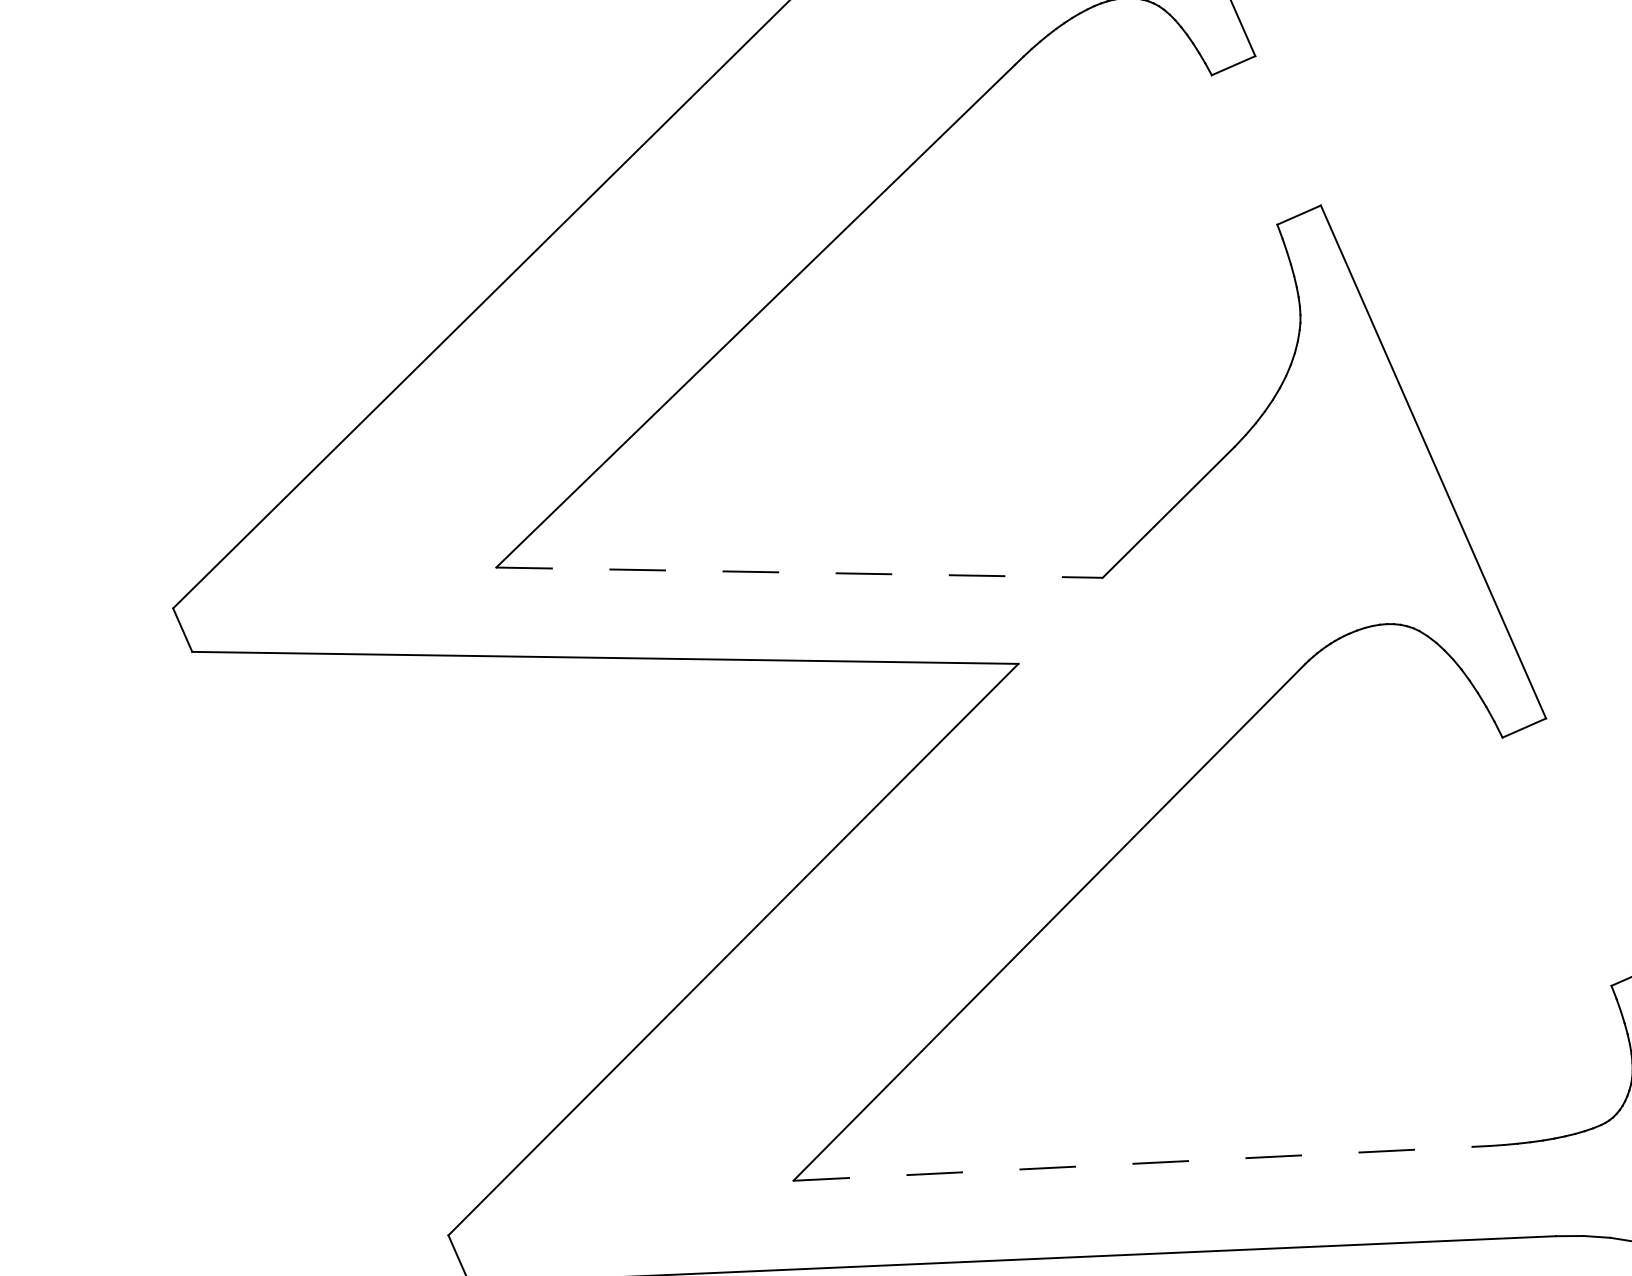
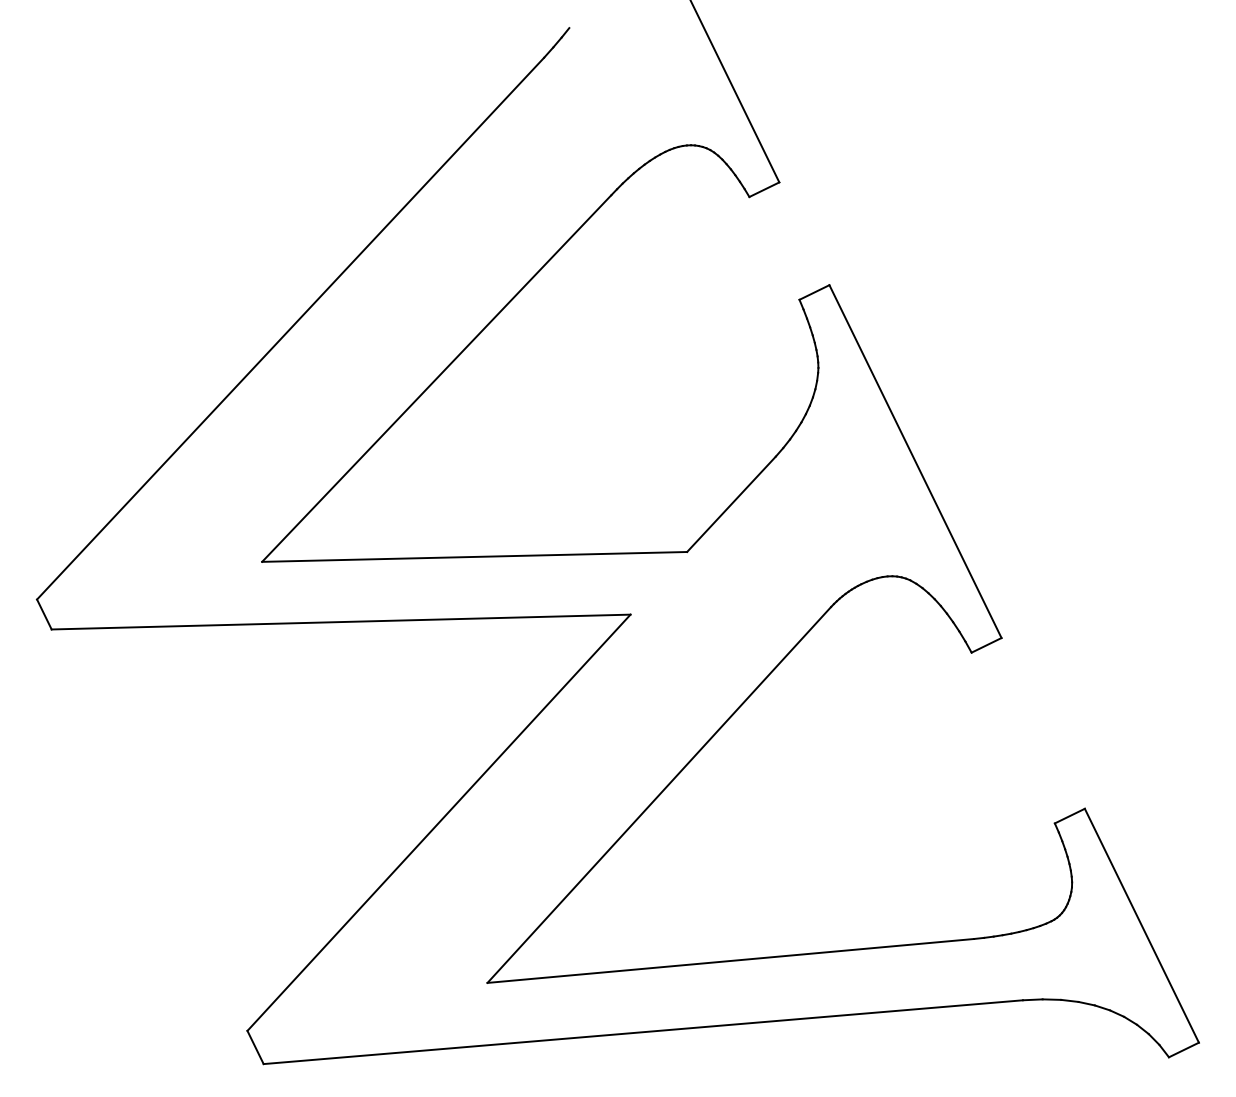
line: (799, 572) -> (474, 556), dashed -> solid
line: (1142, 1162) -> (731, 960), dashed -> solid

